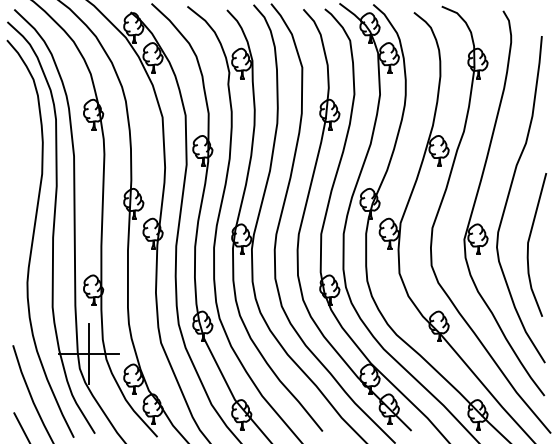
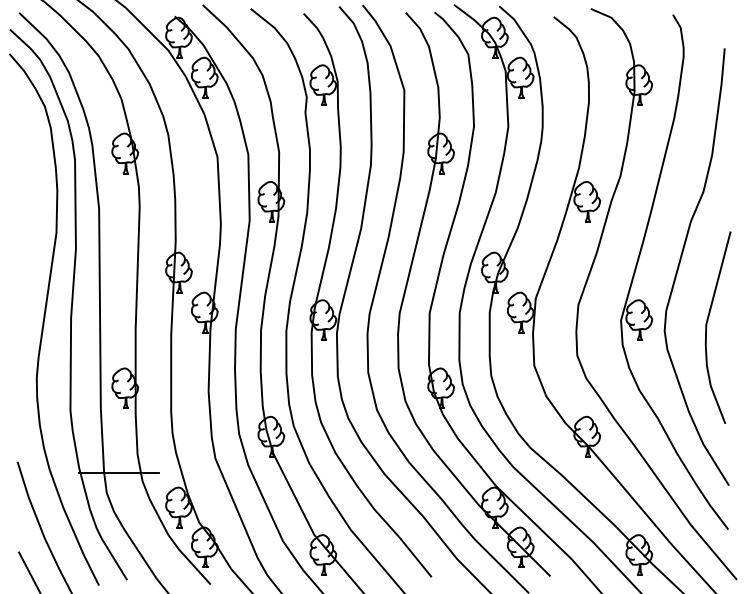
line: (89, 353) -> (119, 473), removed

